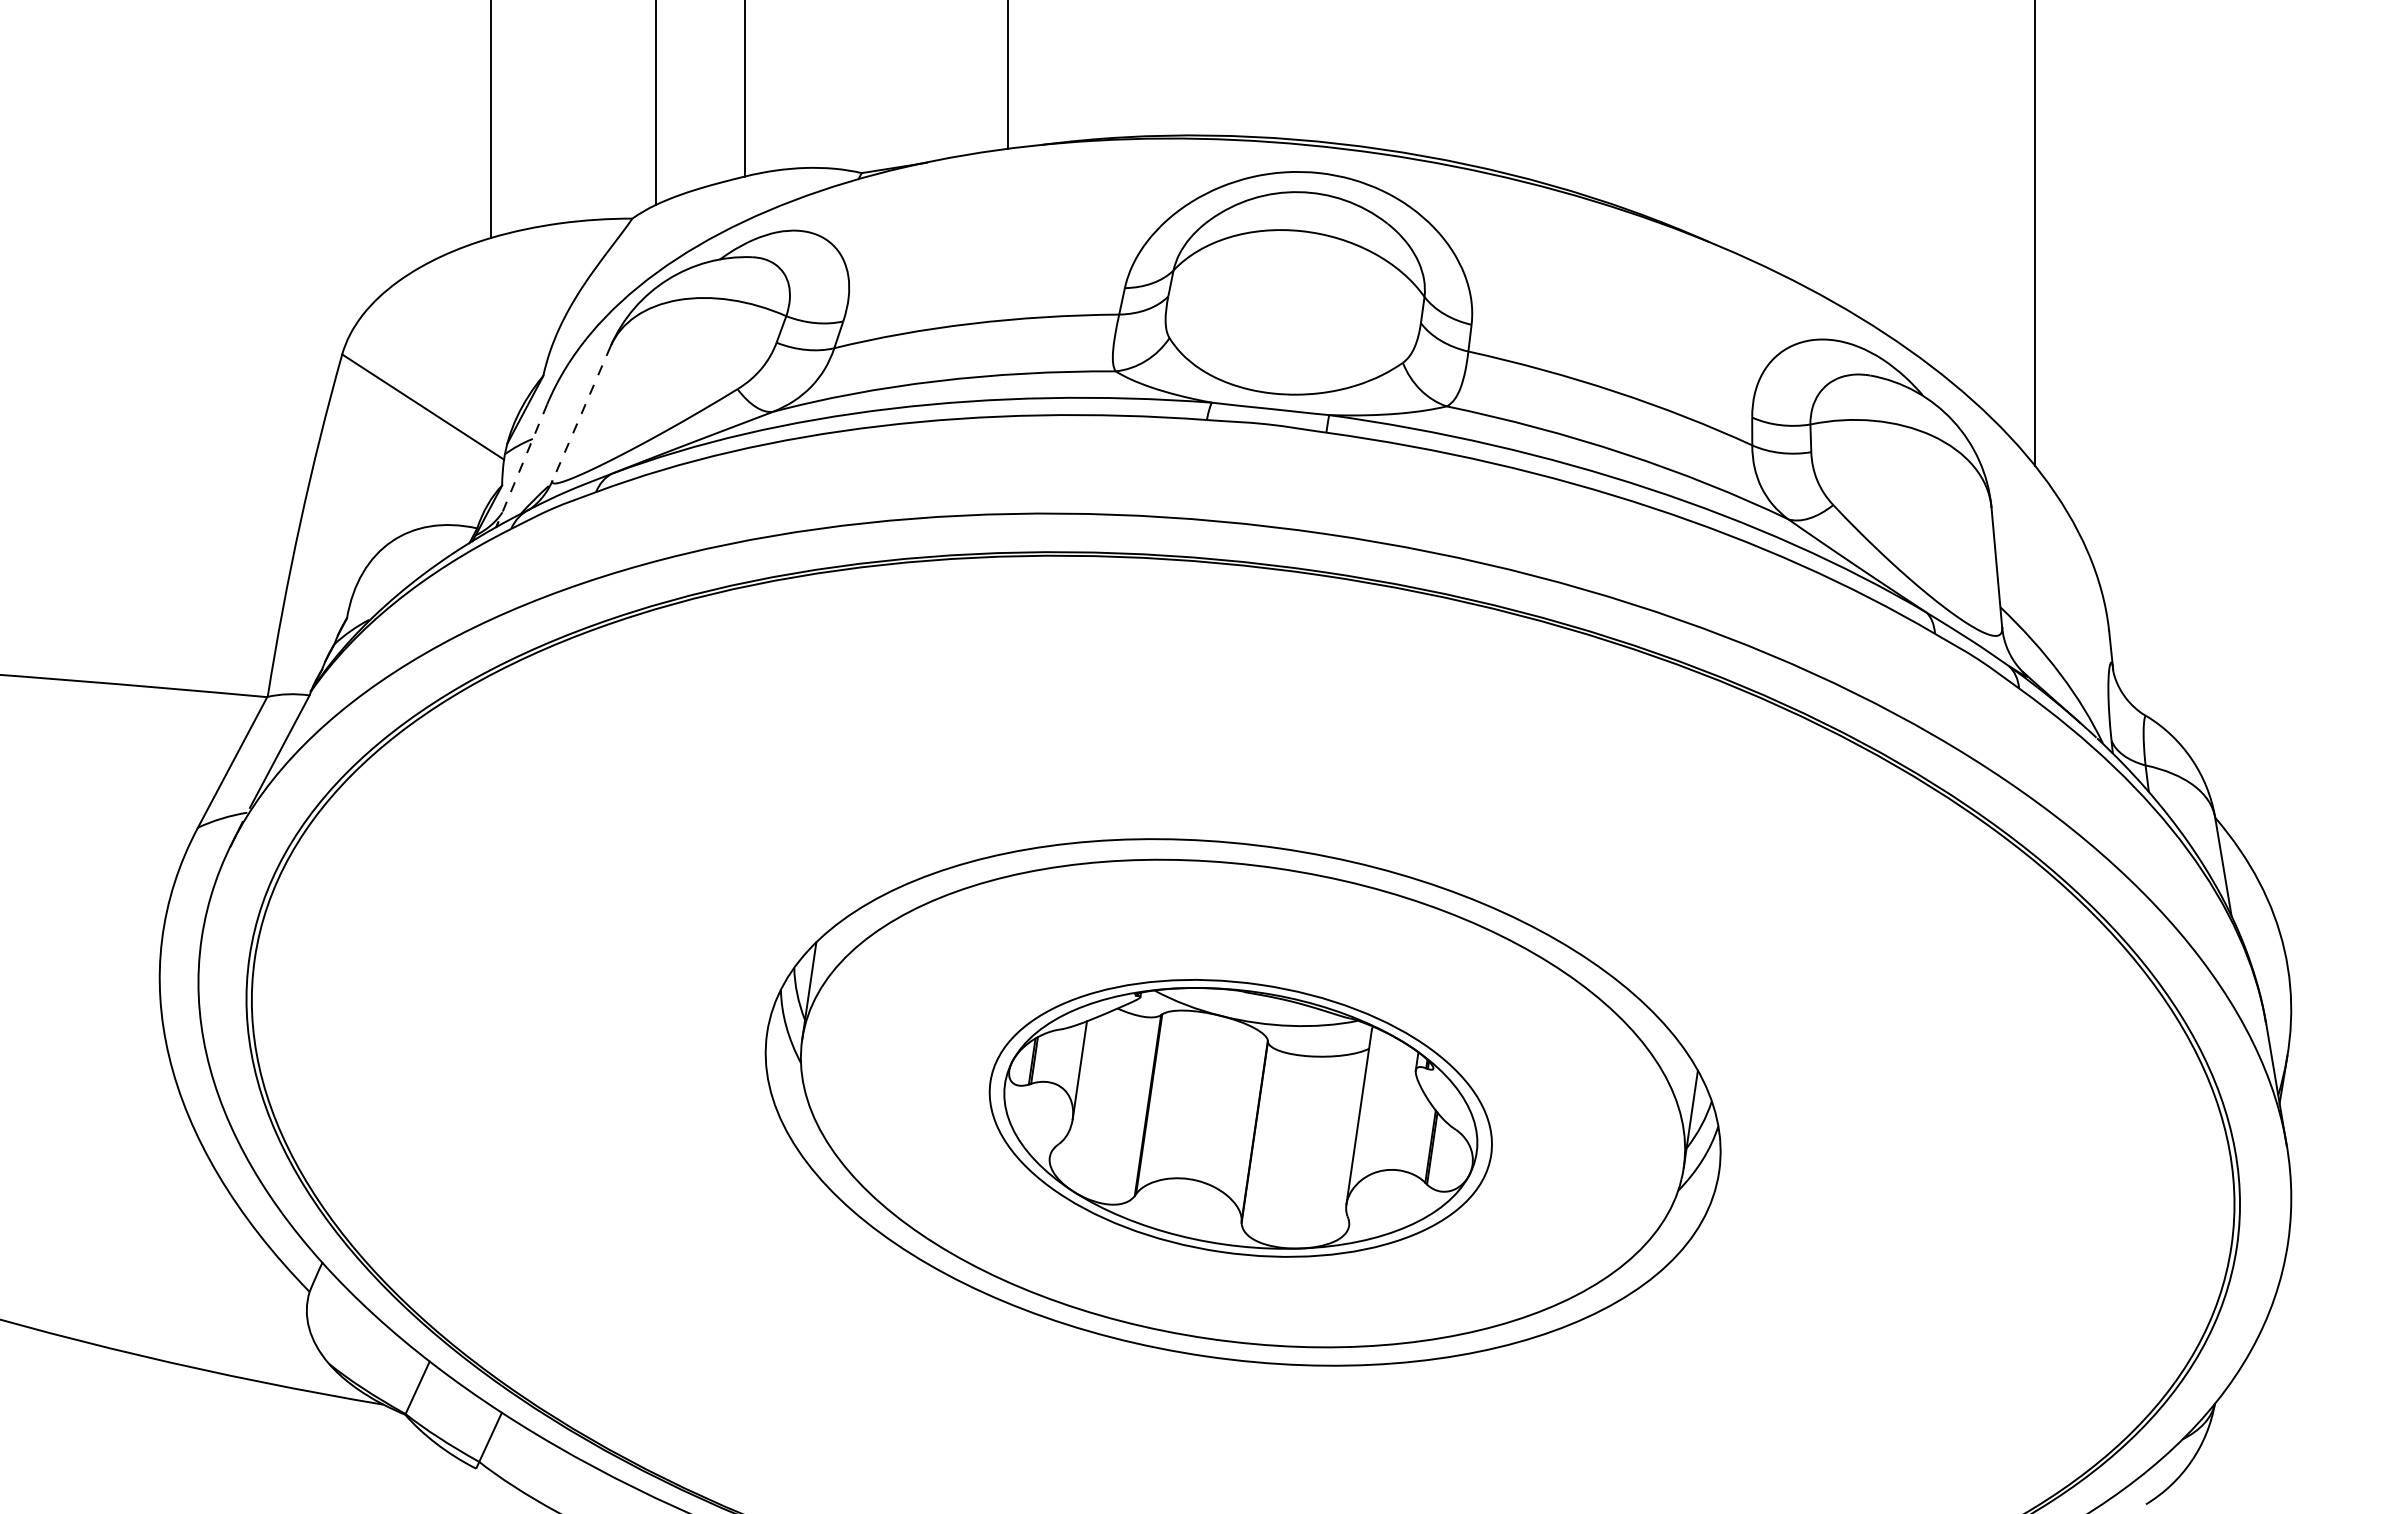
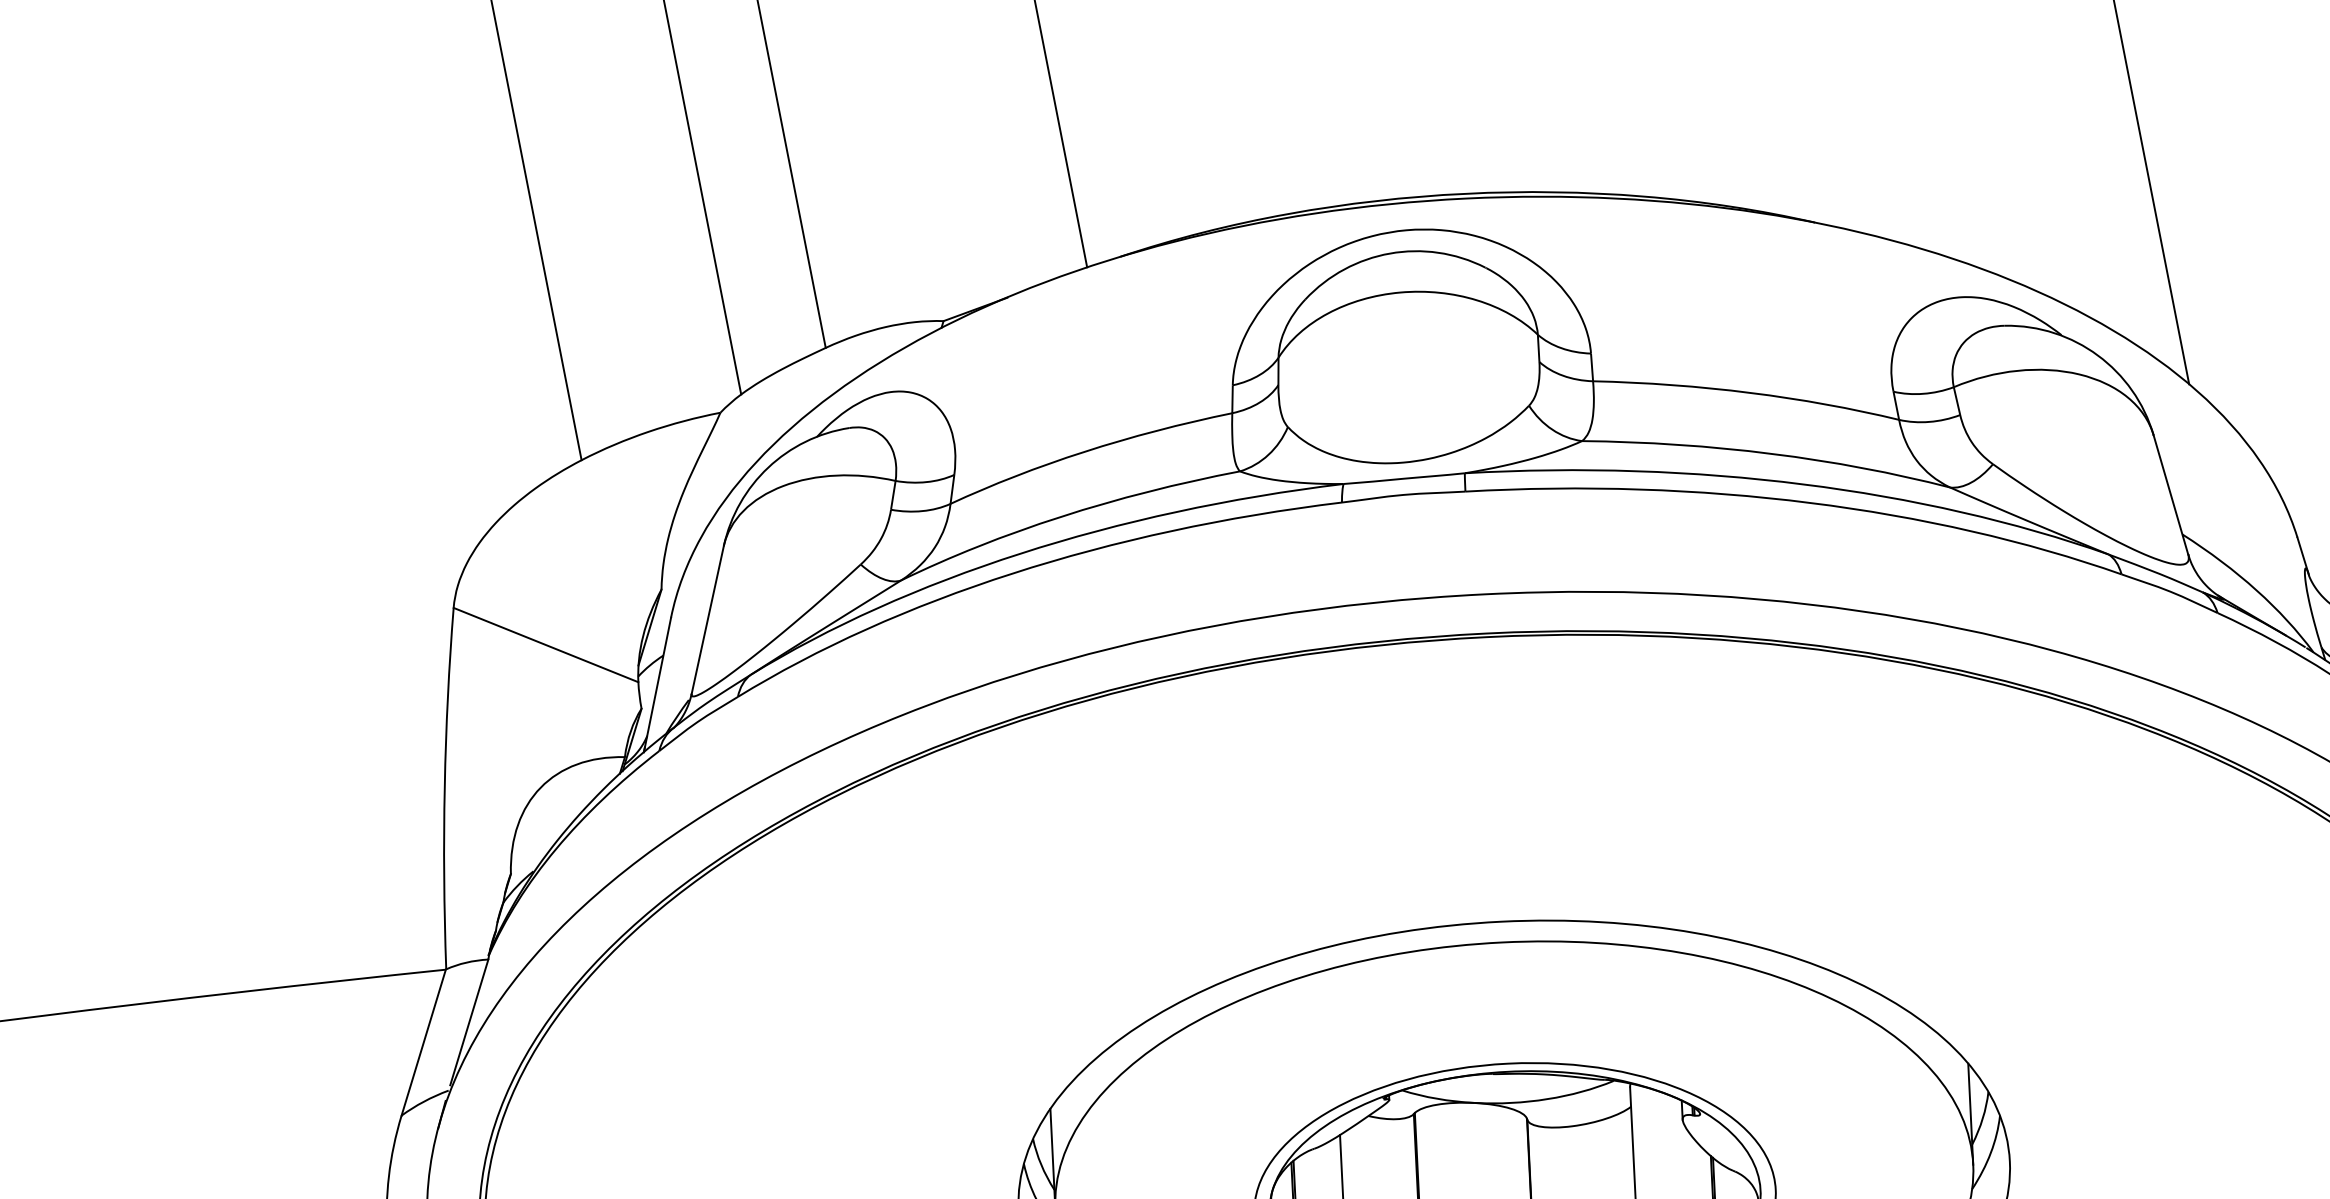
line: (581, 413) -> (707, 620), dashed -> solid
line: (521, 465) -> (657, 684), dashed -> solid

